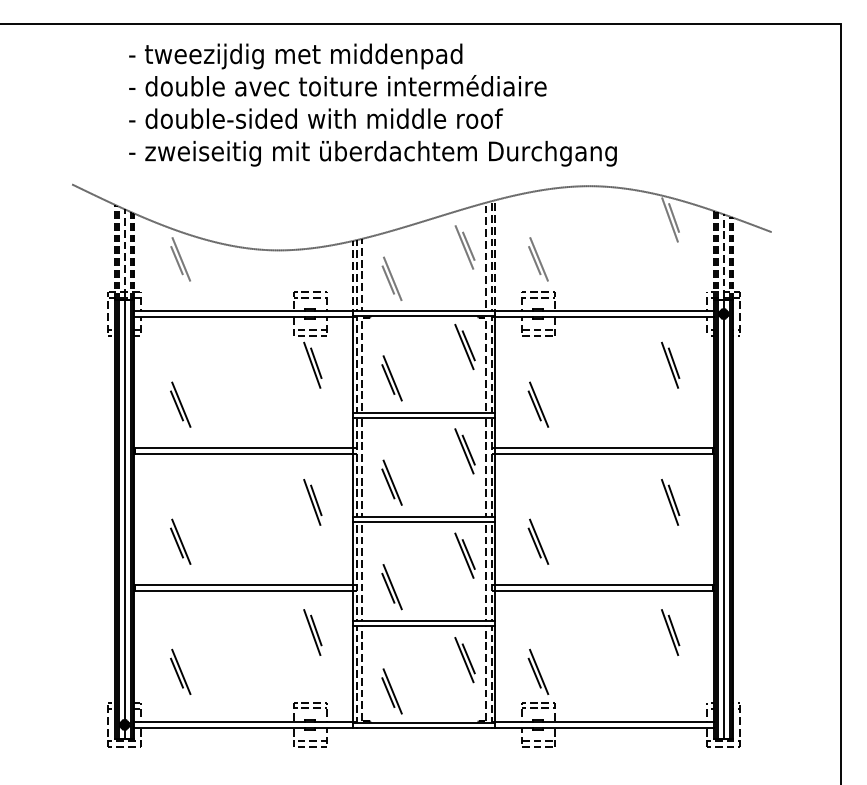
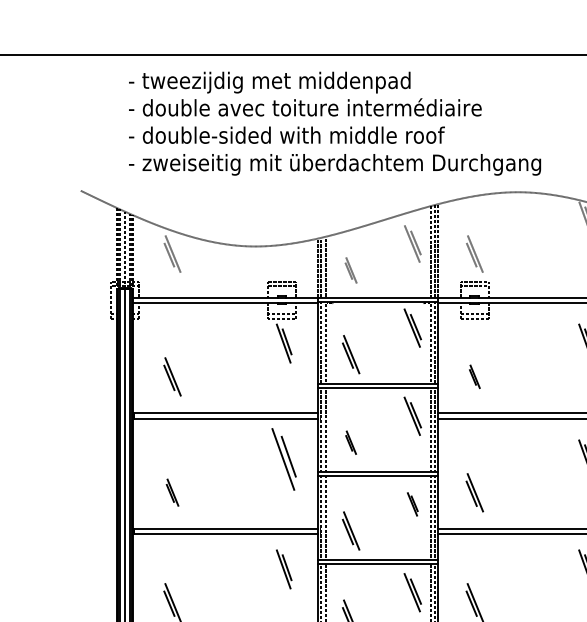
part: (391, 278) -> (350, 270), size x0.7
part: (538, 404) -> (474, 376), size x0.6
part: (391, 482) -> (350, 442), size x0.6
part: (312, 502) -> (283, 459), size x1.6
part: (180, 541) -> (172, 492), size x0.7
part: (464, 555) -> (412, 504), size x0.6

